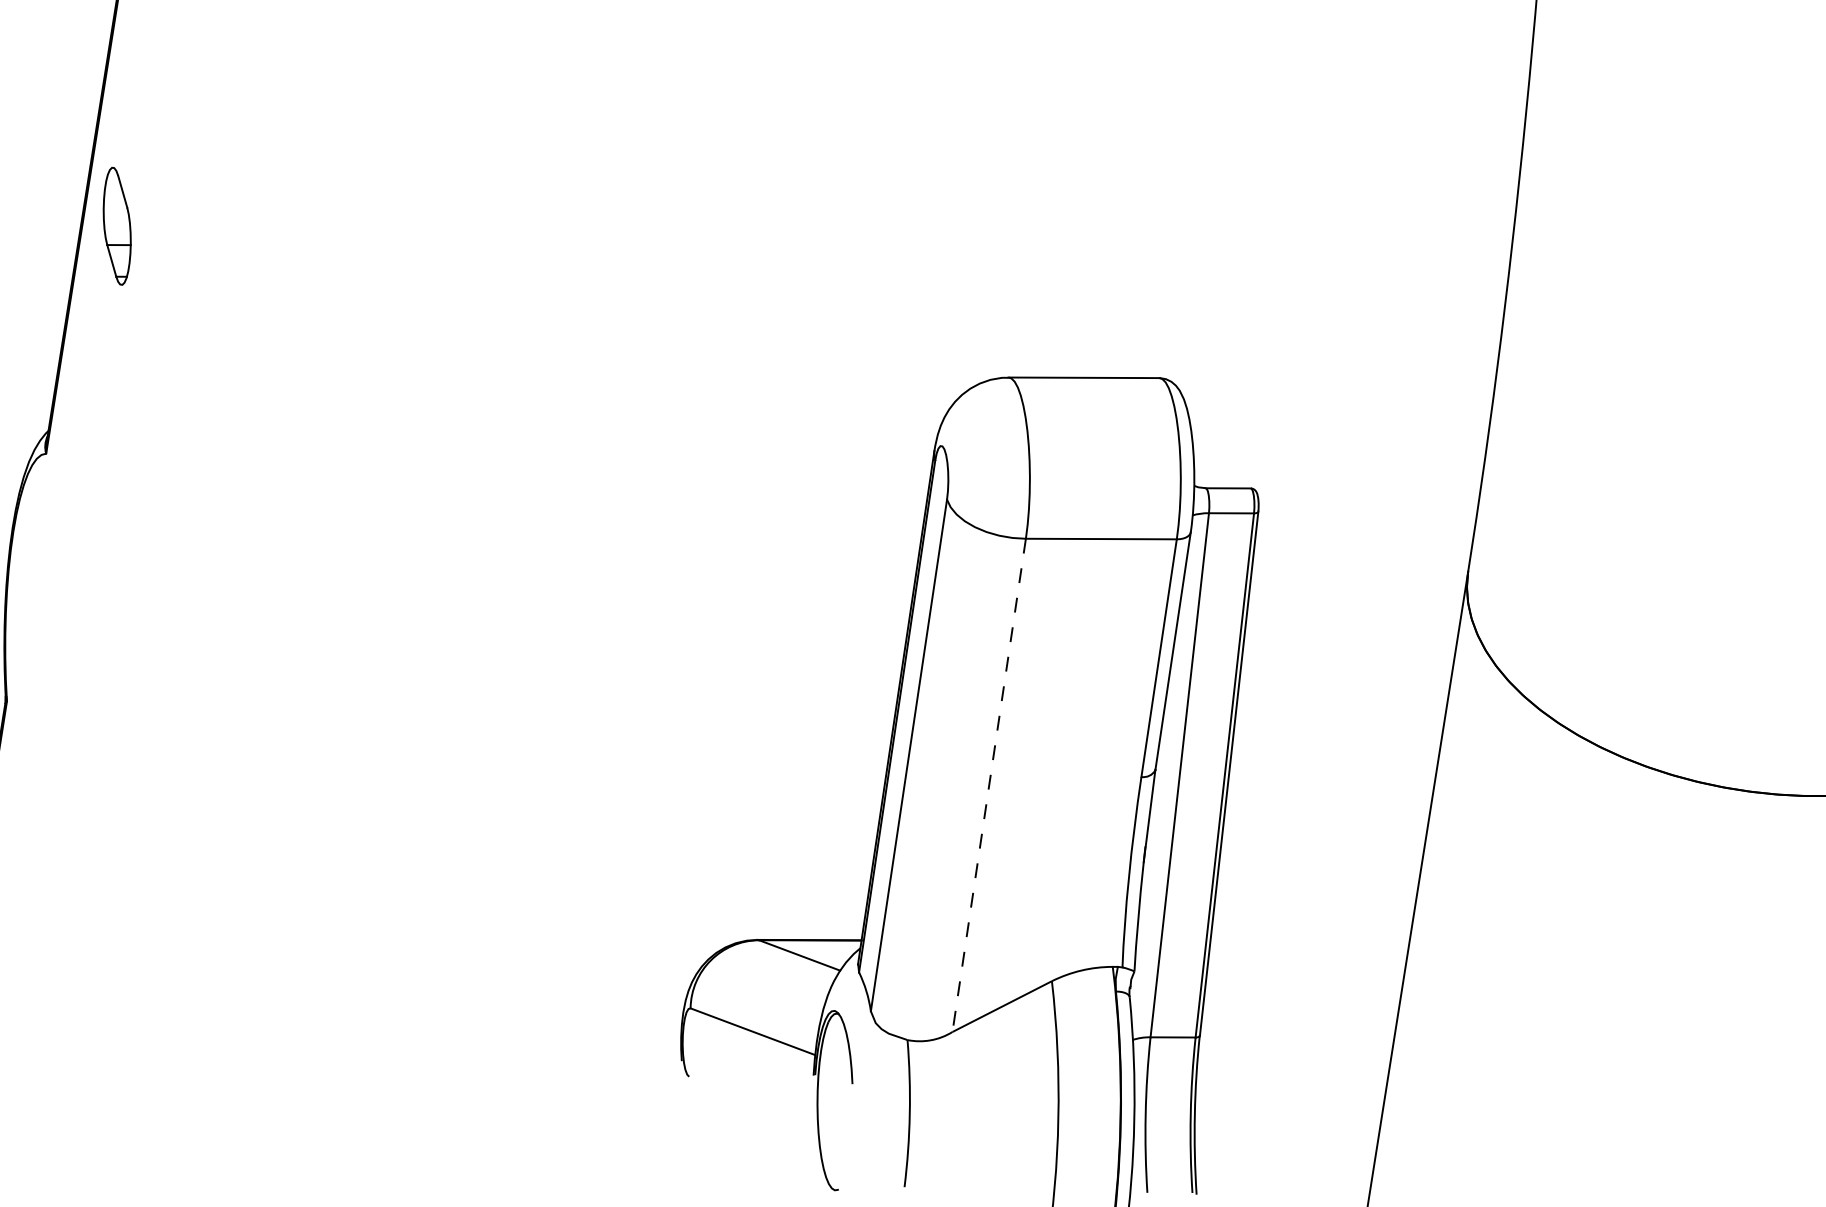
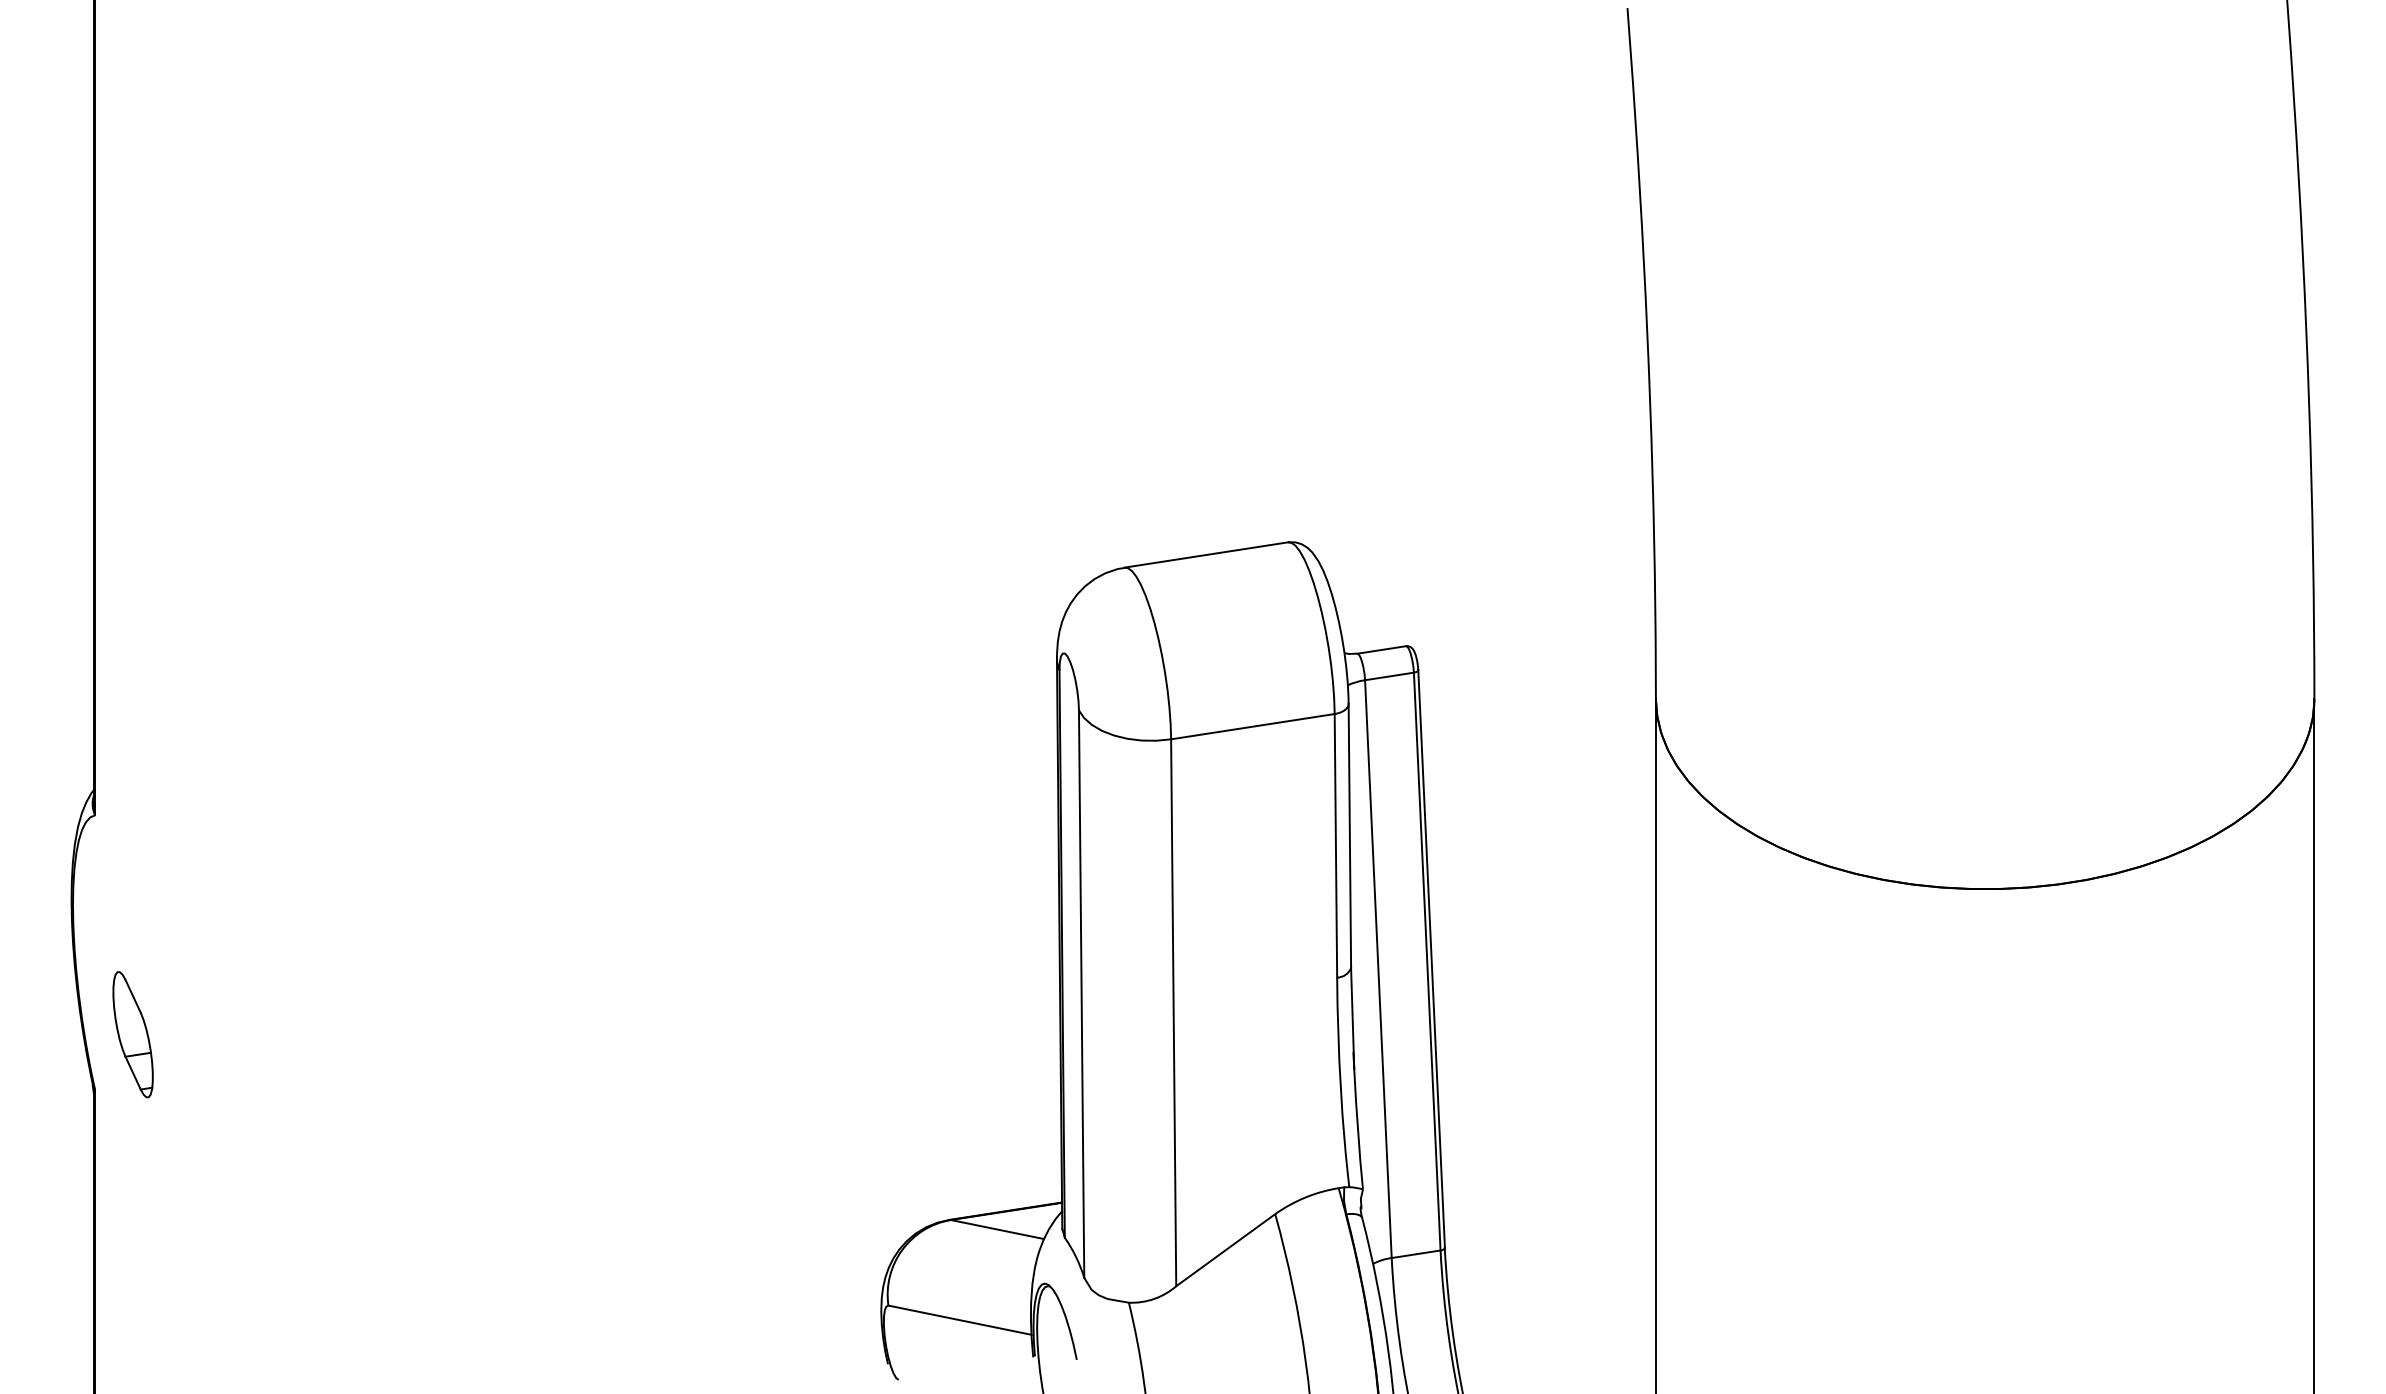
part: (116, 226) -> (132, 1034), moved
line: (988, 786) -> (1173, 1013), dashed -> solid

